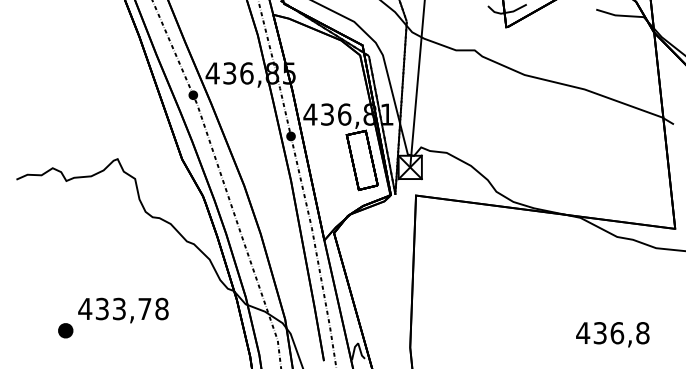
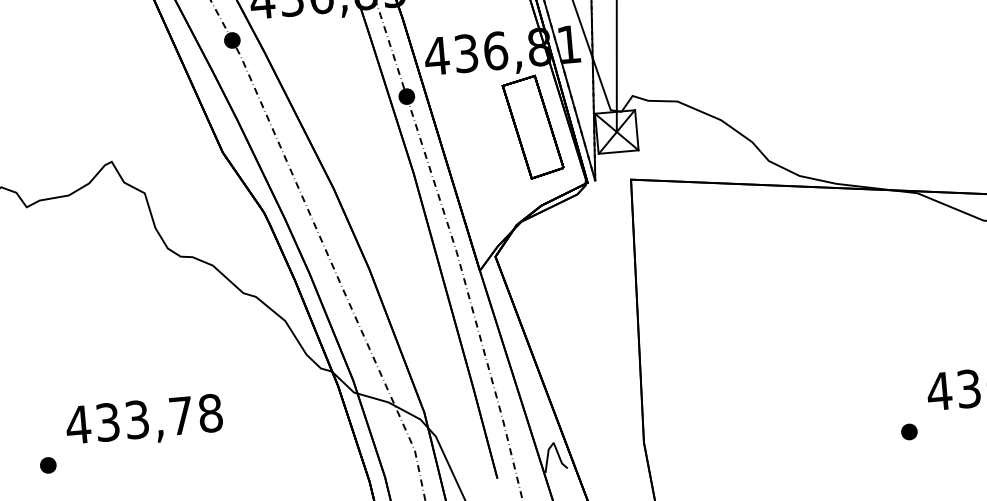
part: (65, 330) -> (47, 464), size x0.62
part: (563, 354) -> (908, 431), added

